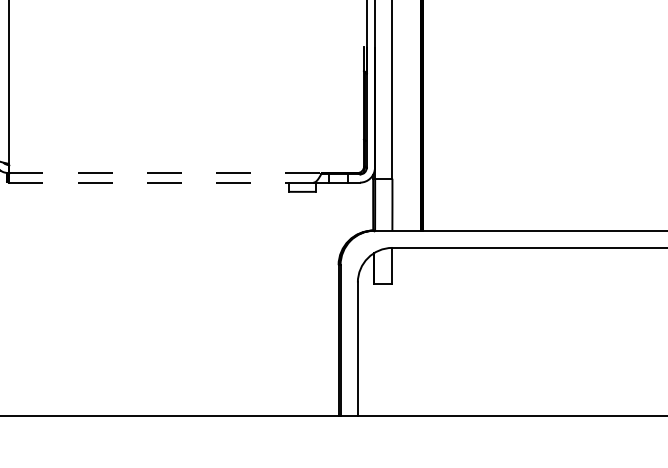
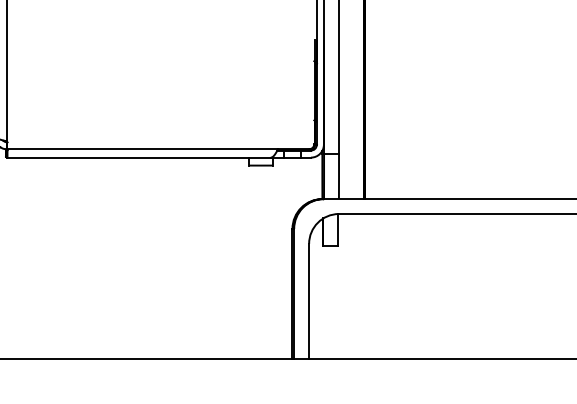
line: (166, 173) -> (143, 149), dashed -> solid
line: (161, 182) -> (139, 157), dashed -> solid

